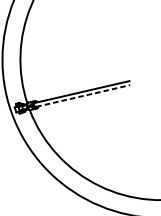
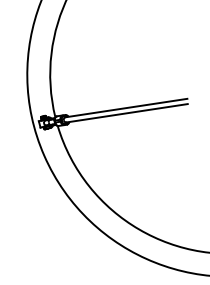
line: (83, 96) -> (127, 113), dashed -> solid

